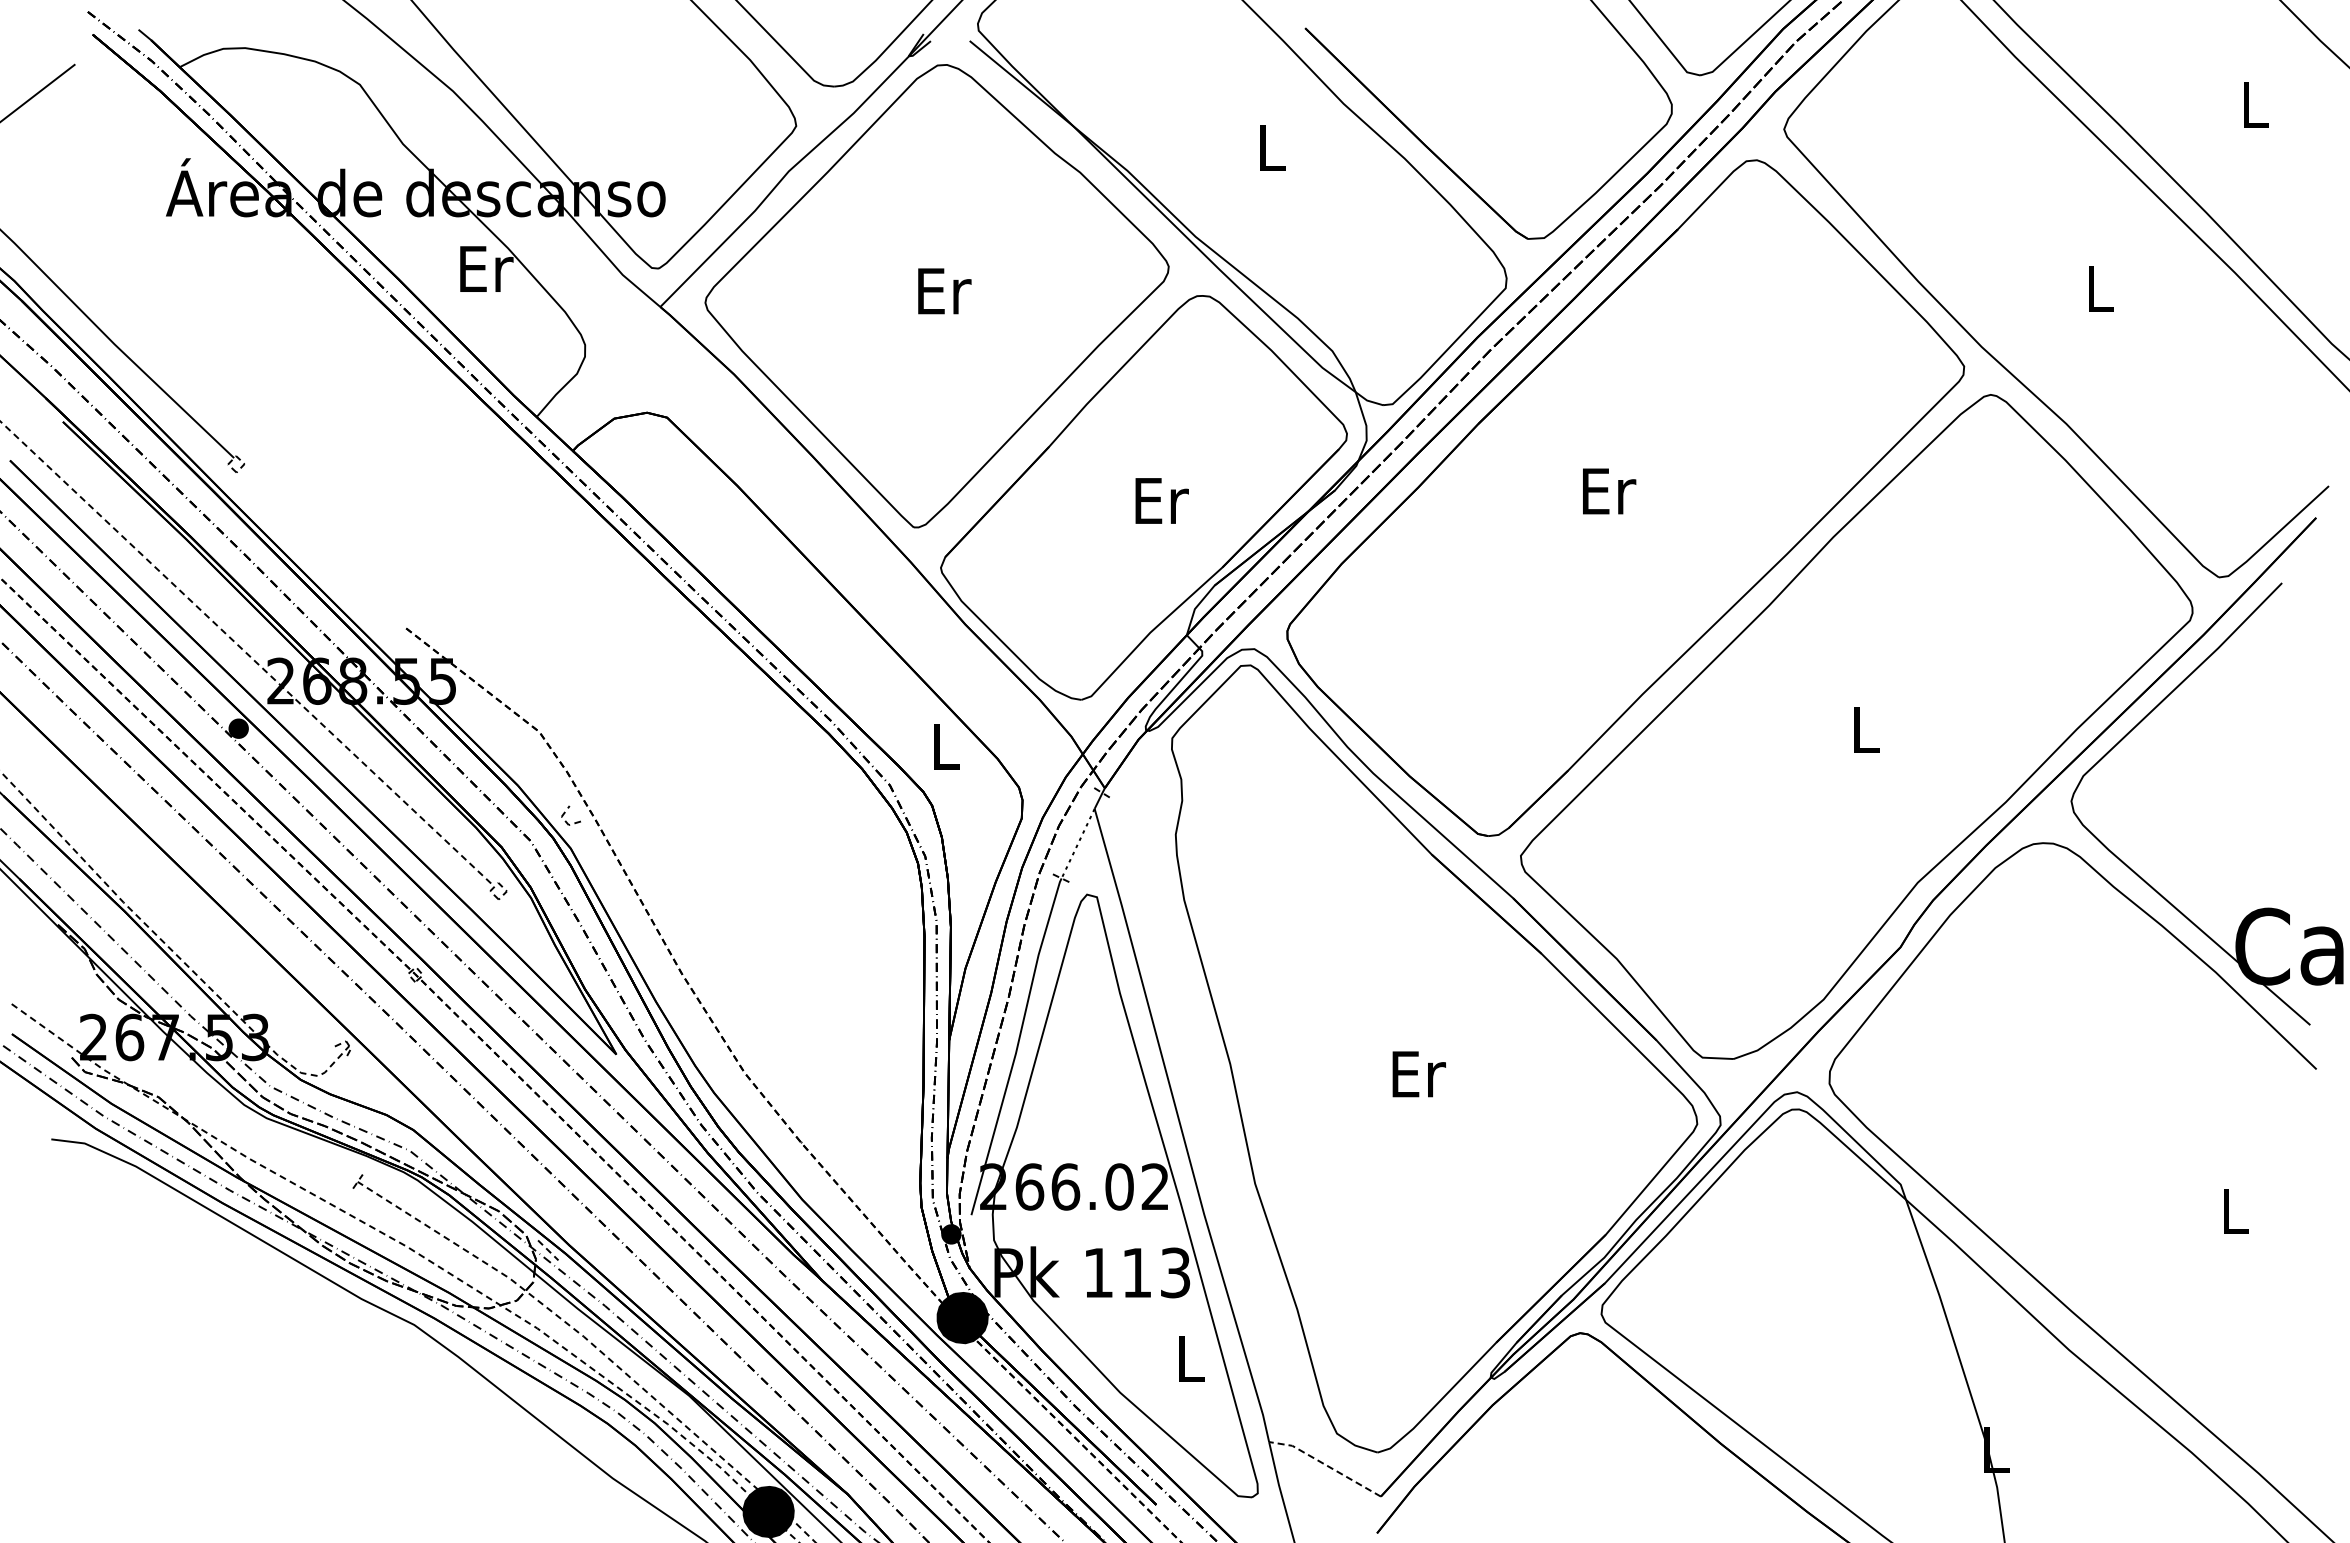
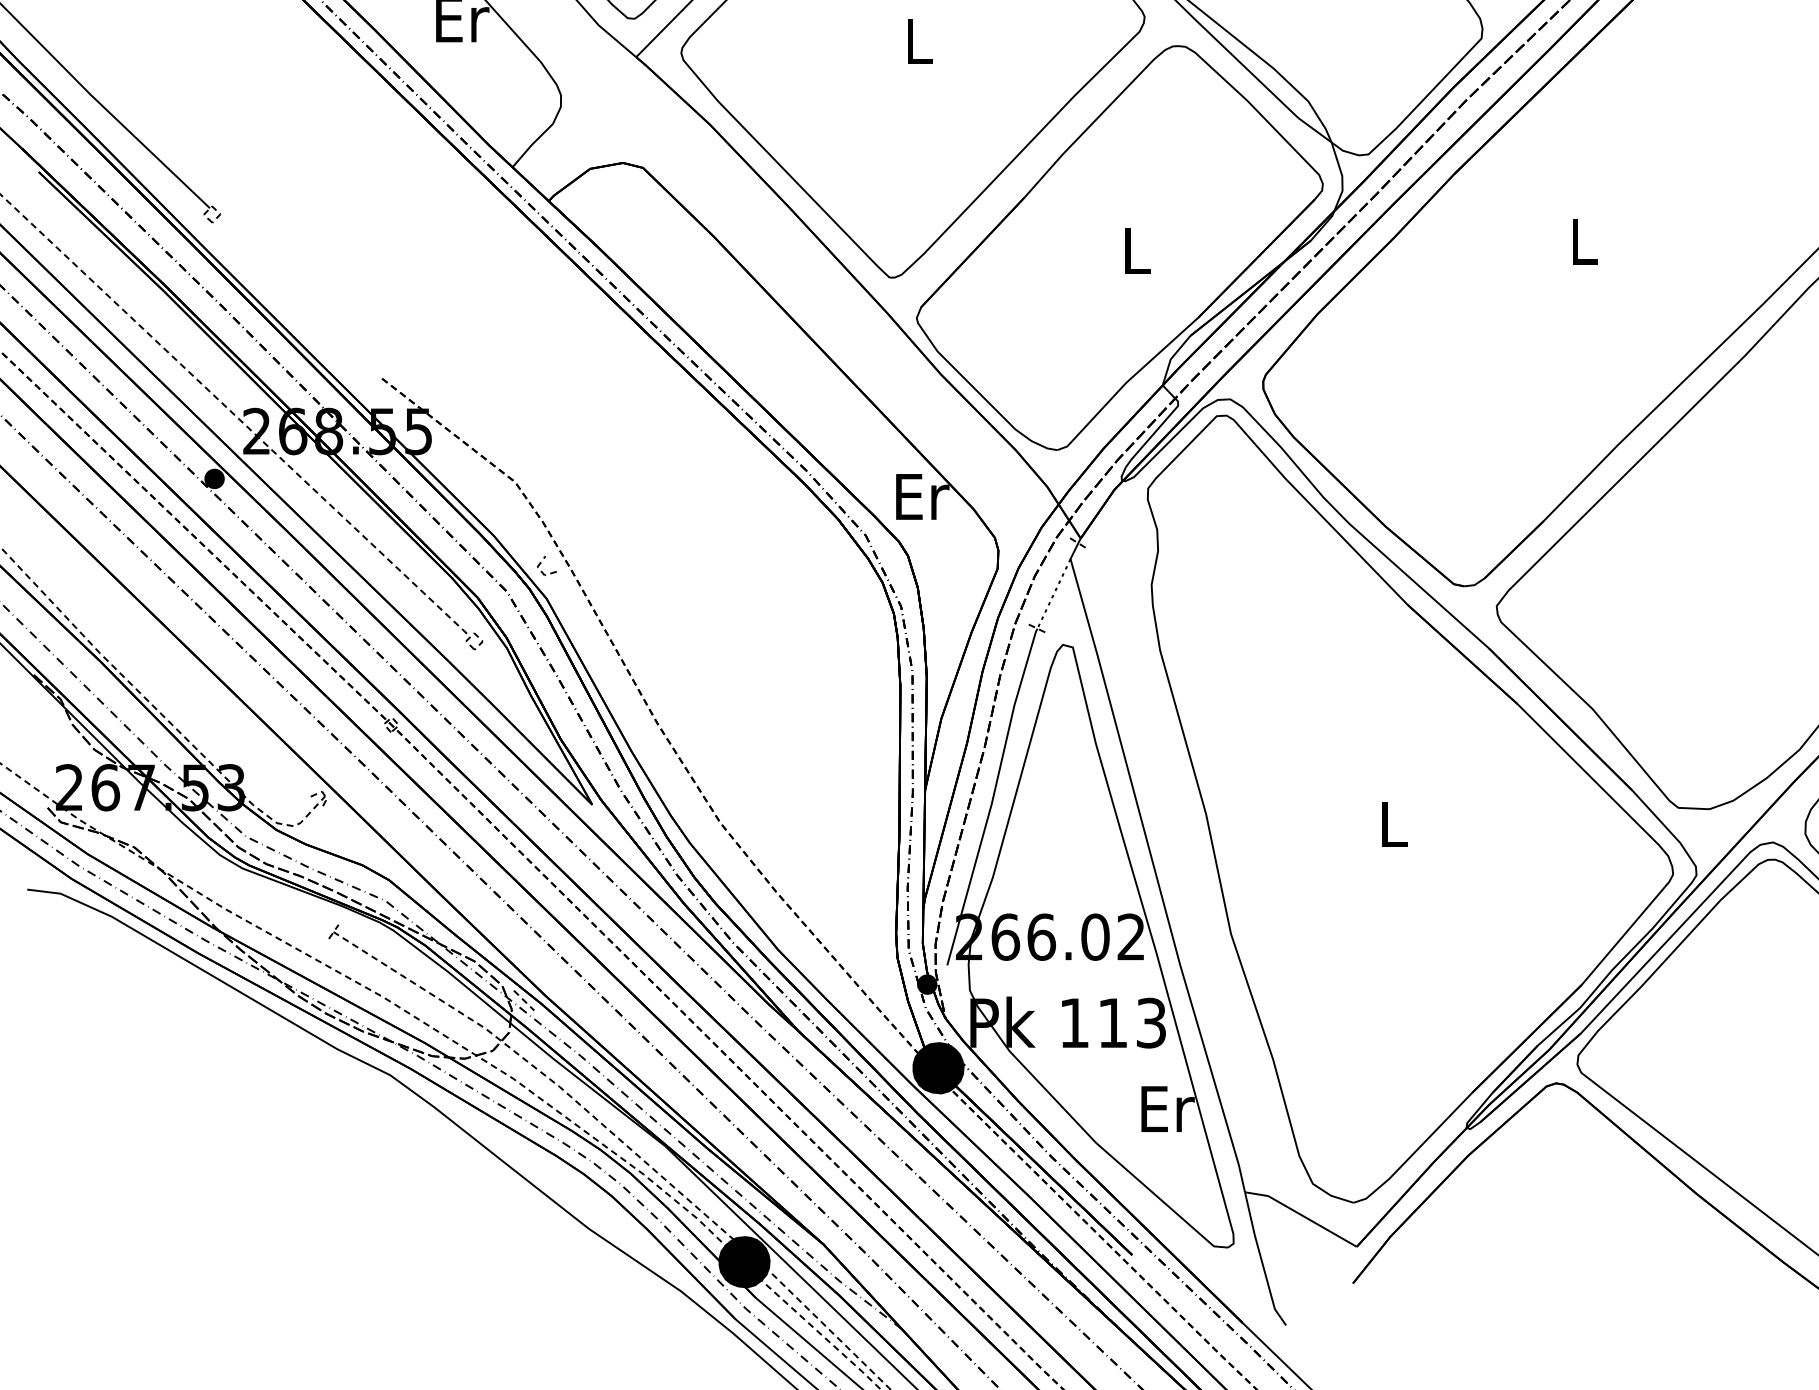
text: (944, 291) -> (920, 41), Er -> L
text: (1609, 491) -> (1585, 241), Er -> L
text: (1161, 500) -> (1137, 250), Er -> L
text: (946, 746) -> (922, 496), L -> Er
text: (1418, 1074) -> (1394, 824), Er -> L
text: (1191, 1358) -> (1167, 1108), L -> Er
line: (1325, 1465) -> (1301, 1215), dashed -> solid

